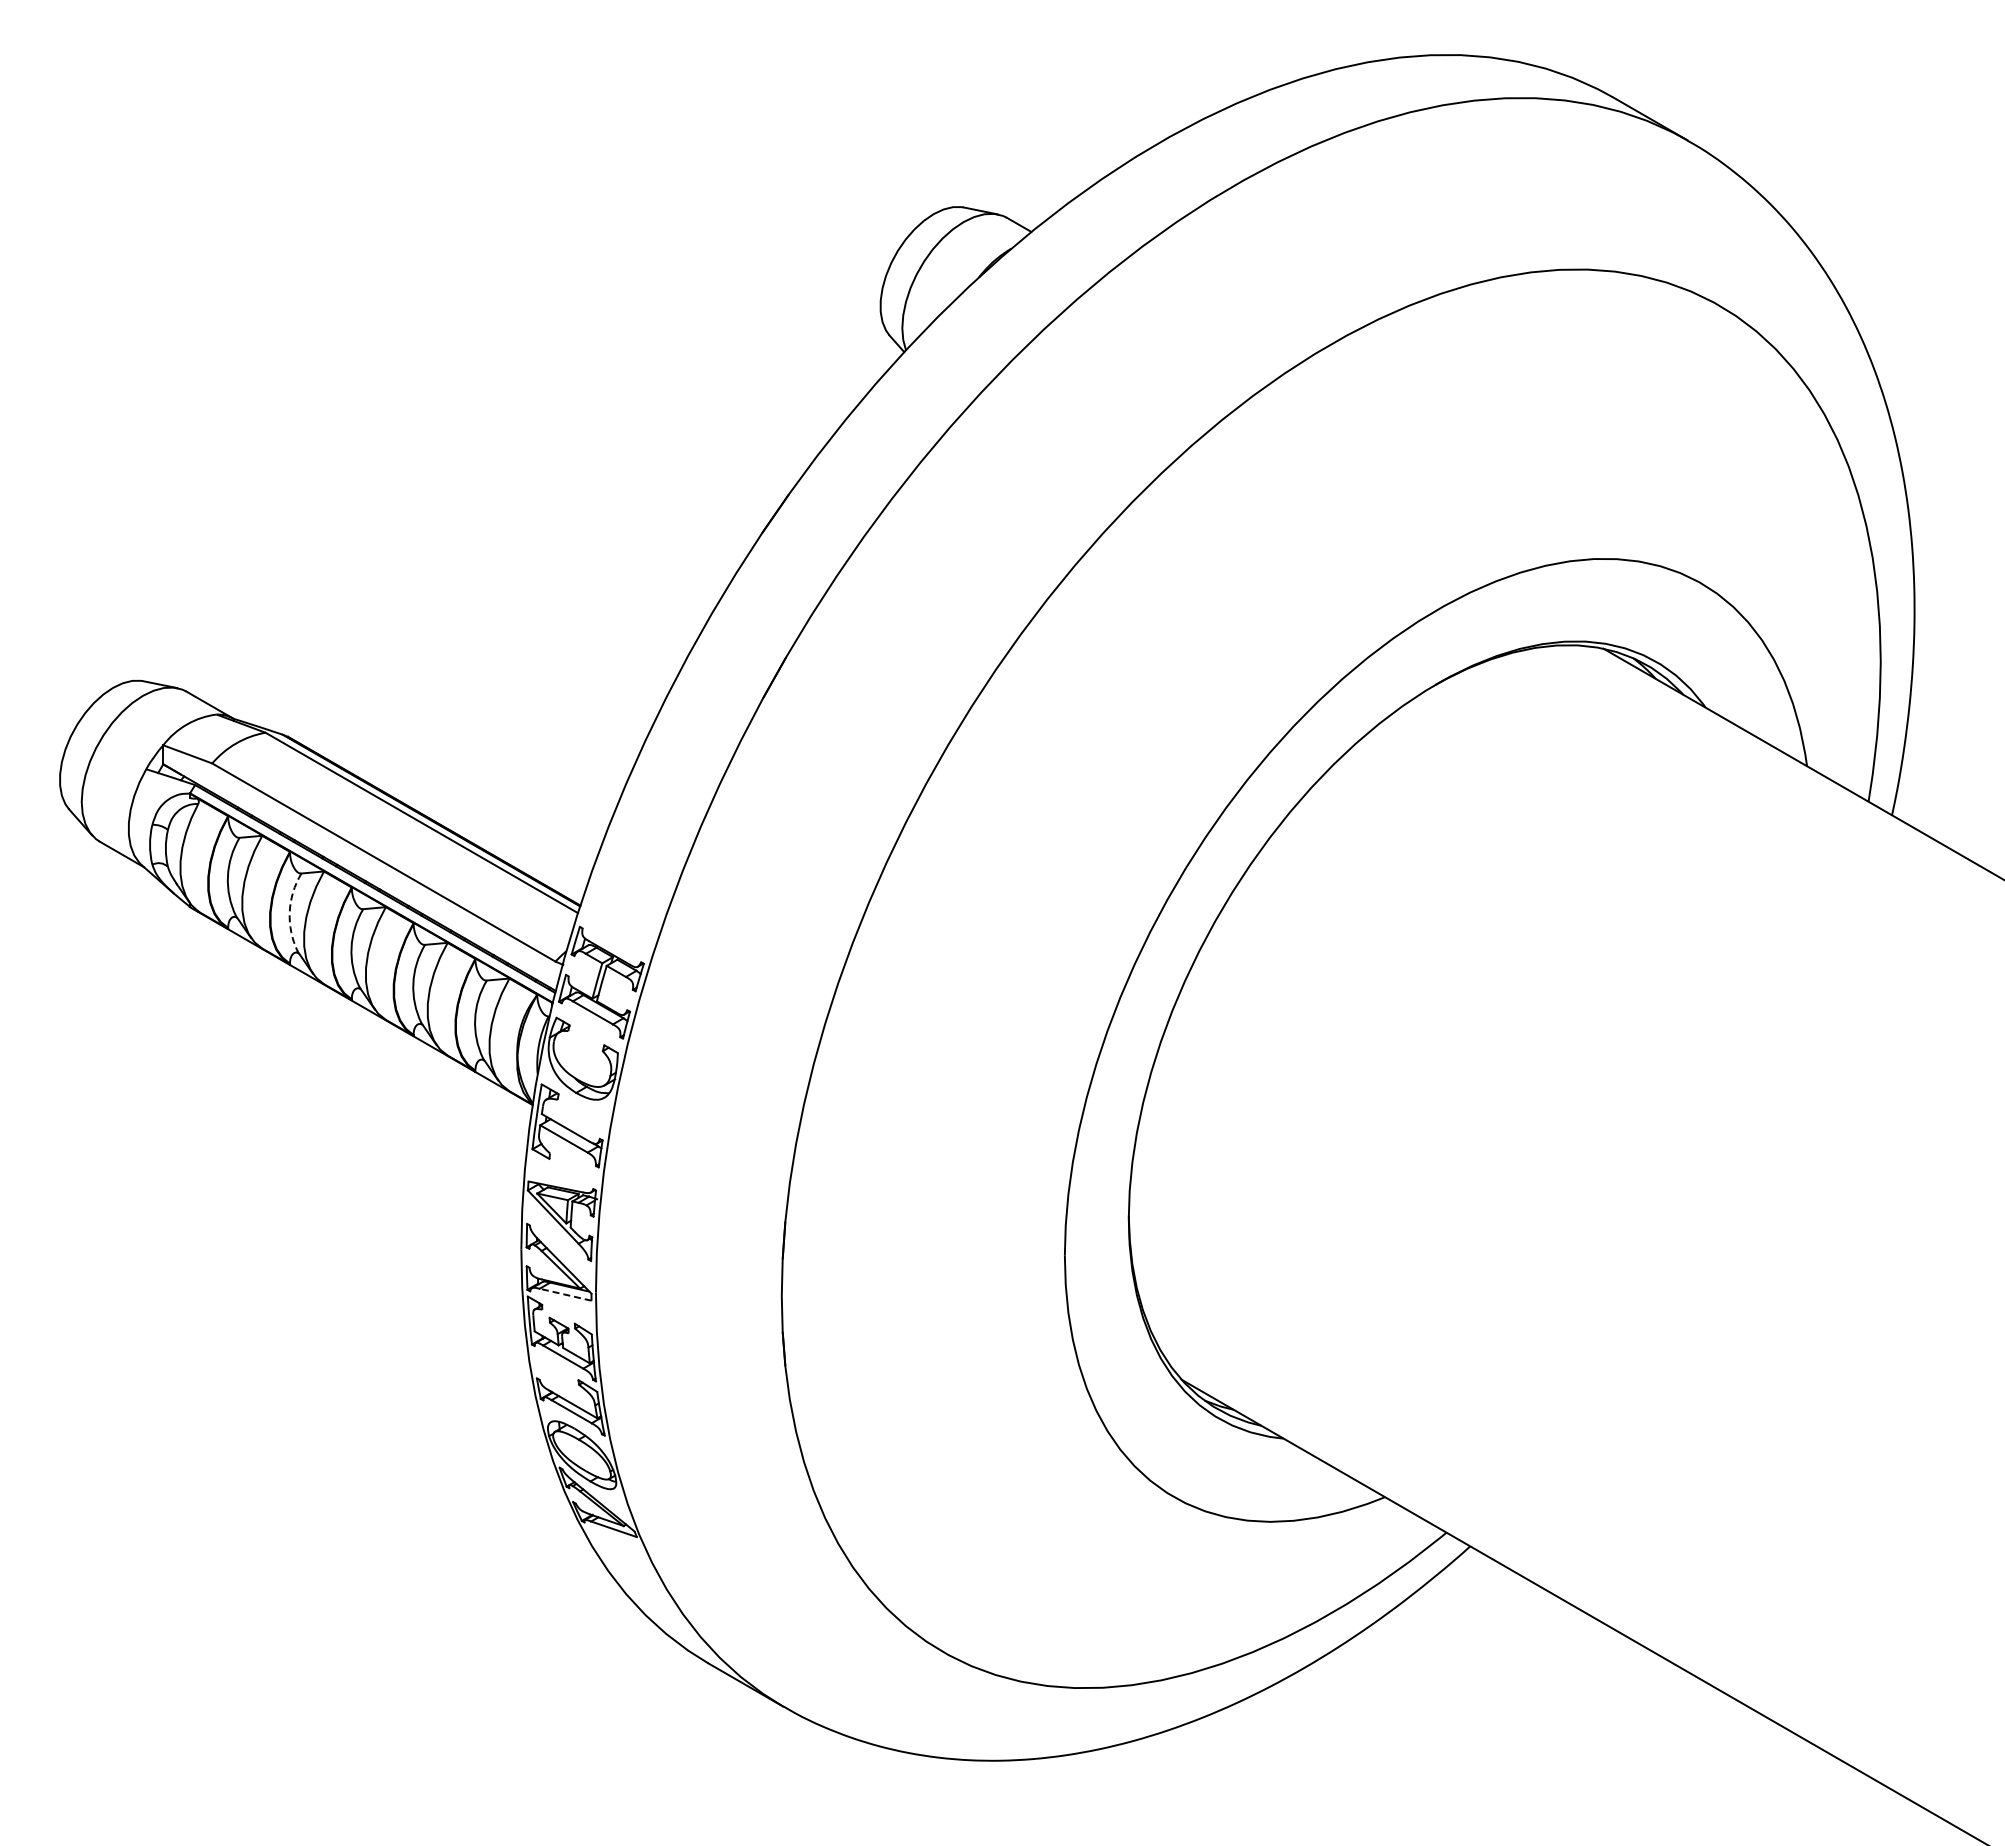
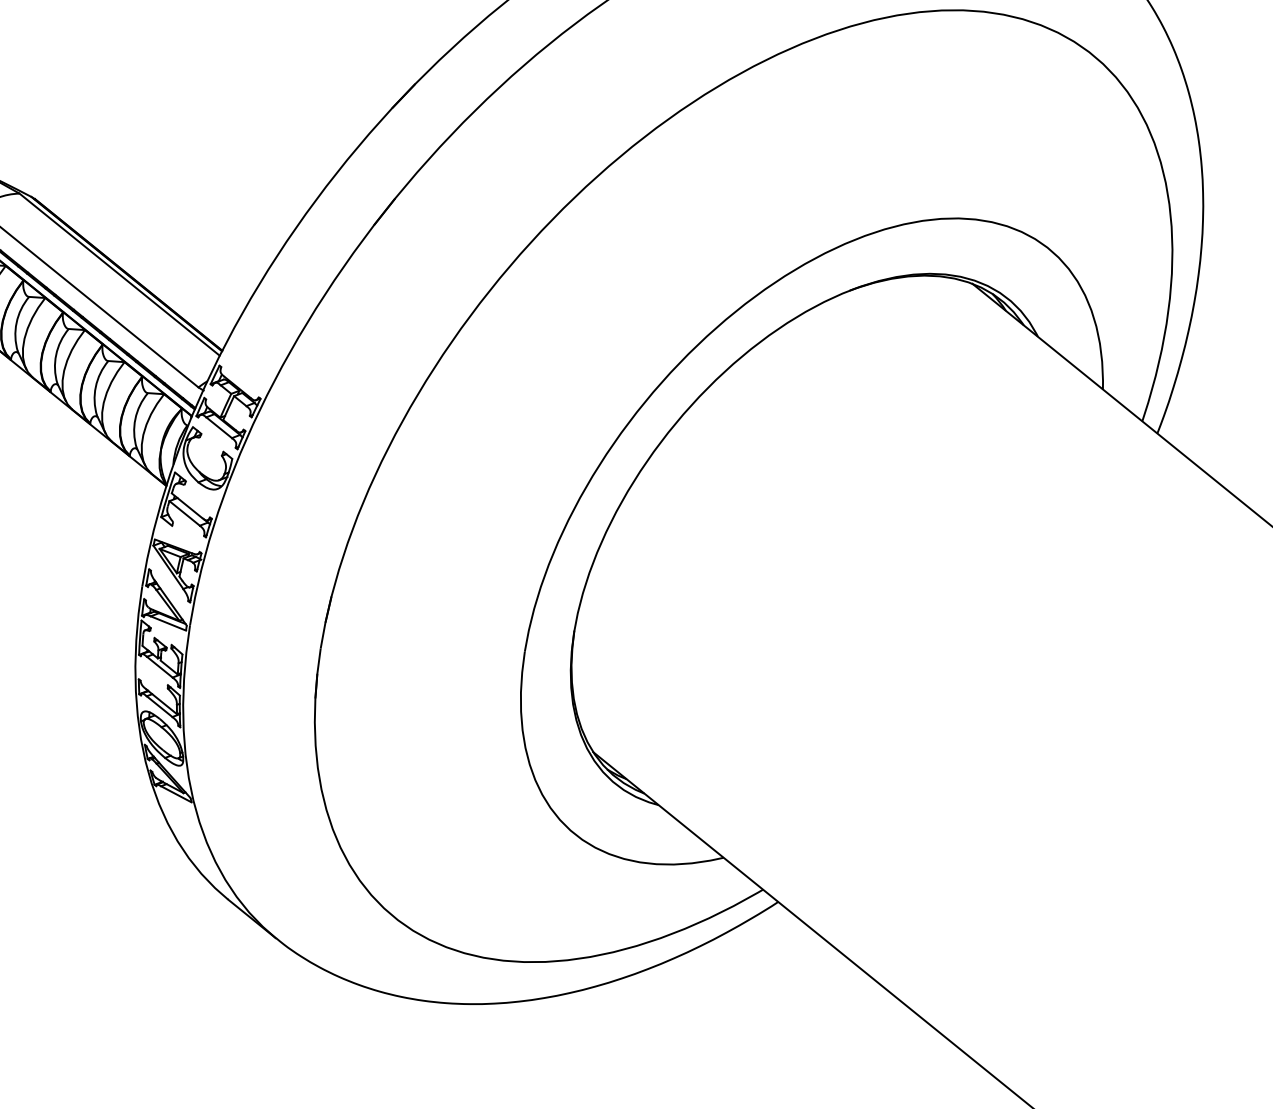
arc: (289, 912) -> (16, 323), dashed -> solid
line: (565, 1294) -> (168, 623), dashed -> solid

